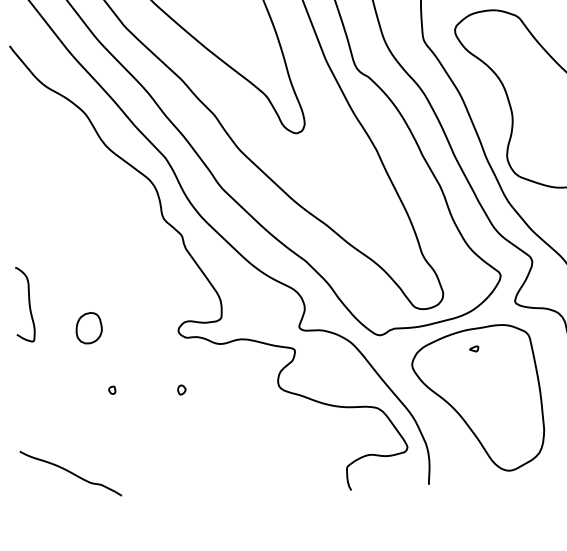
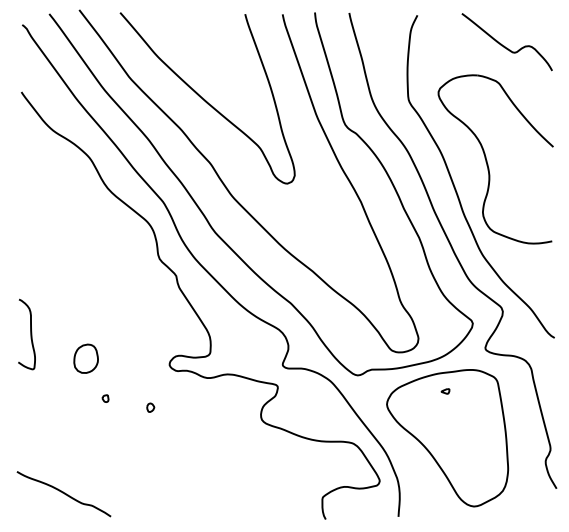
part: (181, 389) -> (150, 407), moved
part: (112, 390) -> (105, 398), moved

